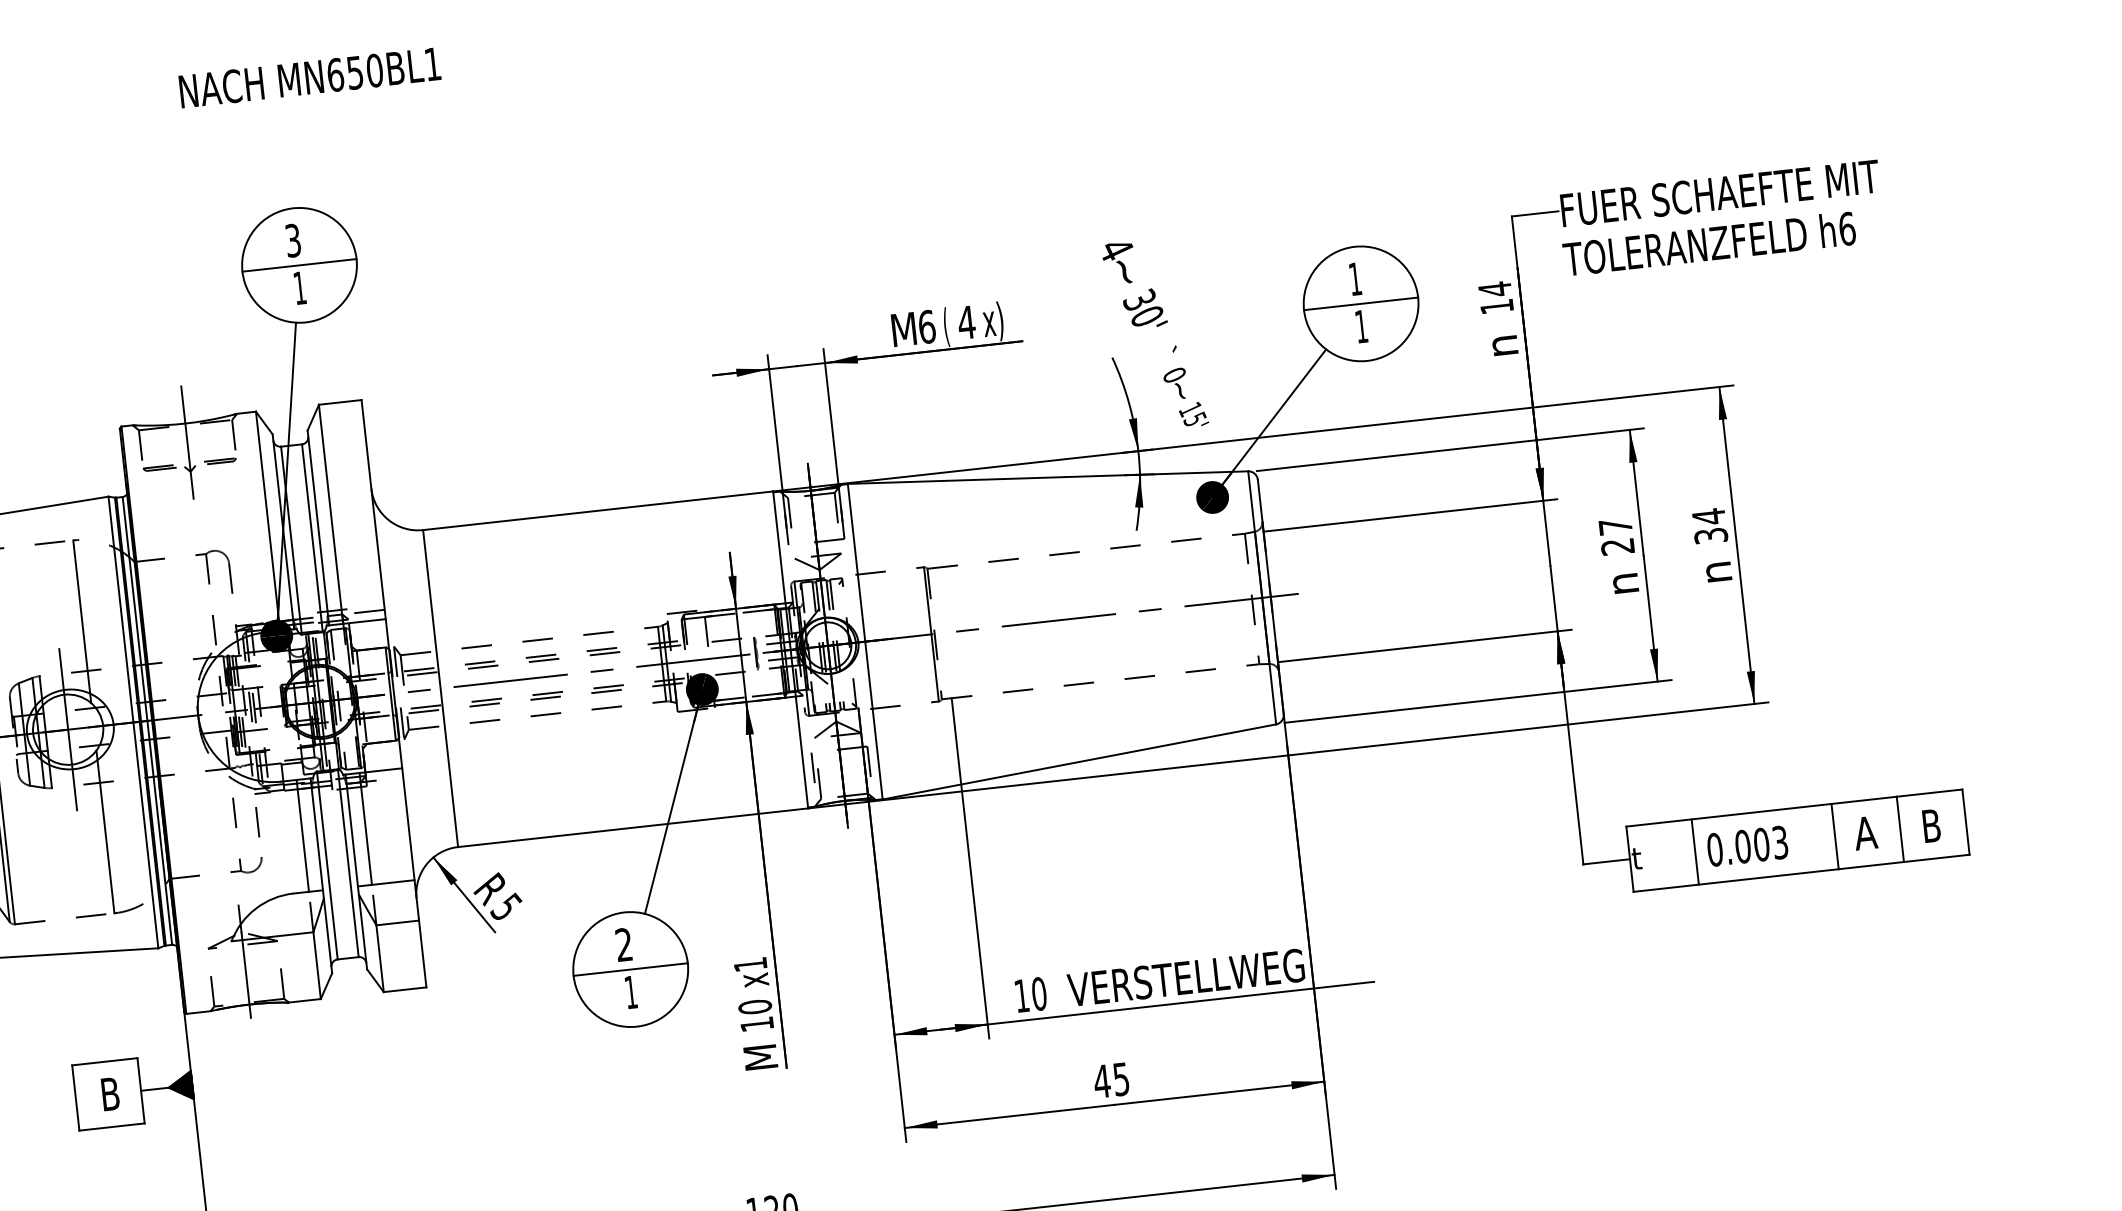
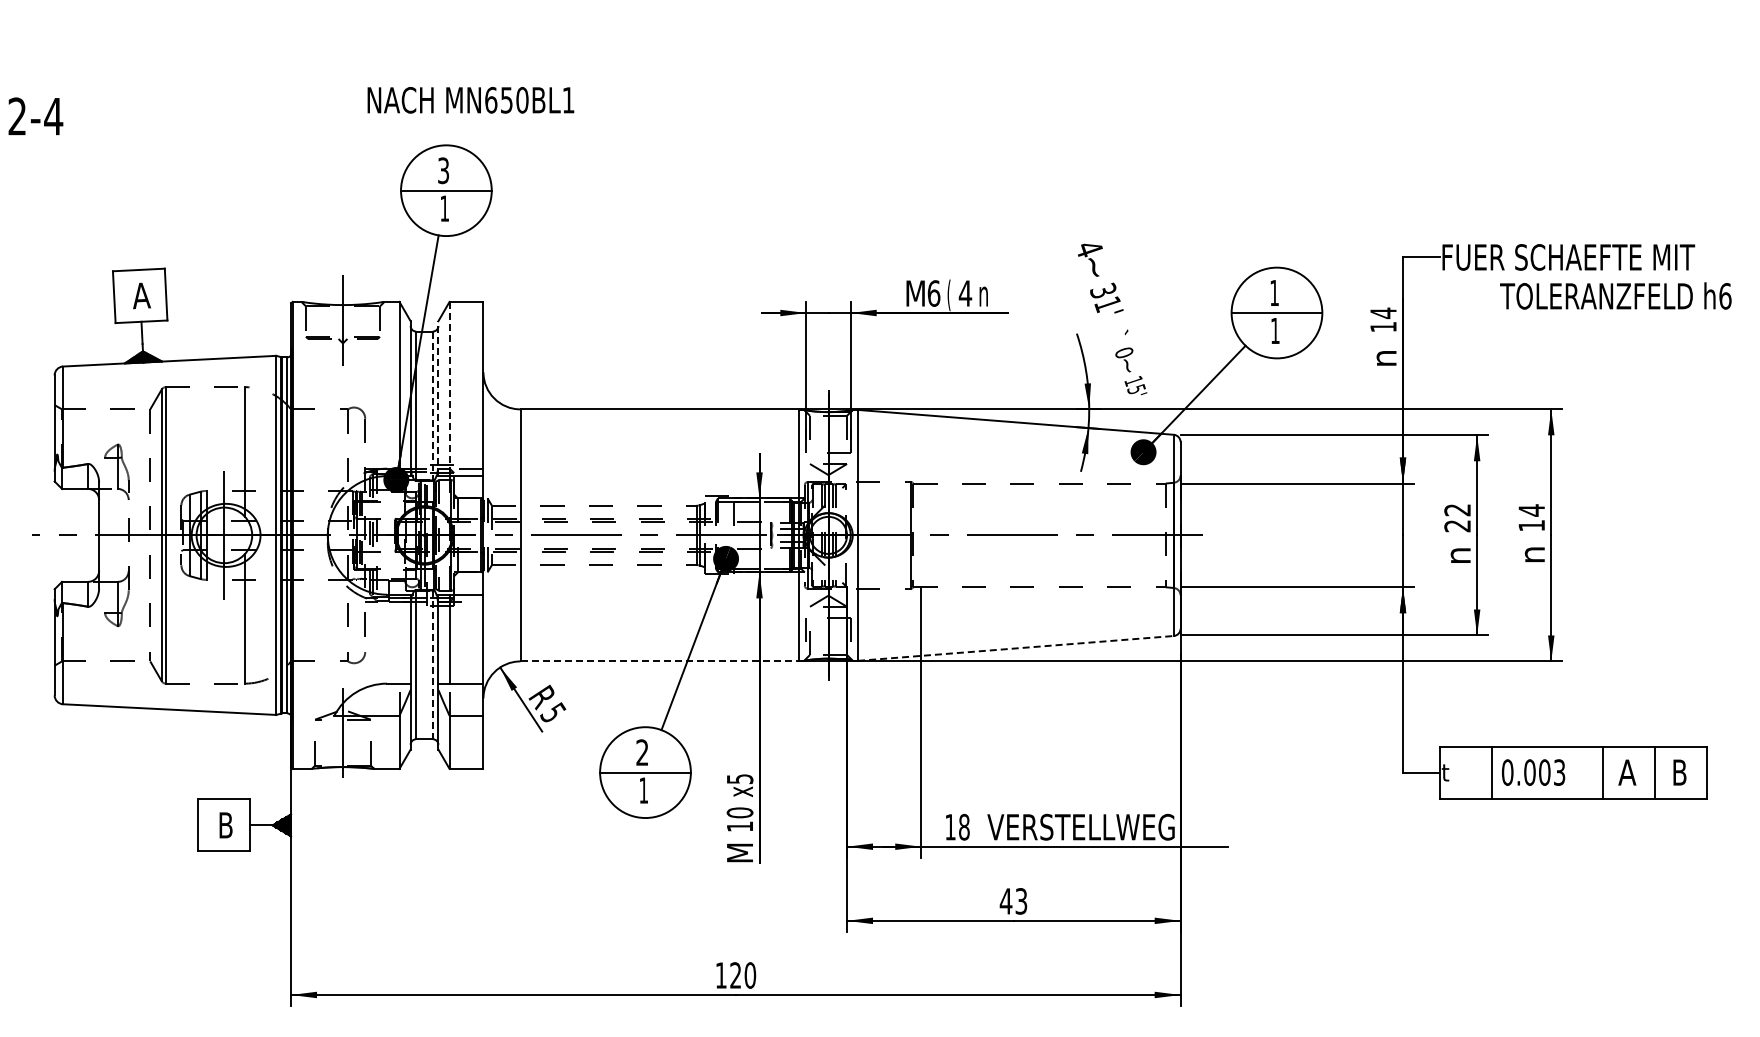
text: (309, 78) -> (470, 100), moved
text: (1708, 243) -> (1615, 295), moved
text: (1146, 316) -> (1107, 304), 30' -> 31'
text: (993, 322) -> (986, 295), x) -> n
line: (331, 514) -> (449, 389), solid -> dashed
line: (318, 527) -> (438, 398), solid -> dashed
text: (1615, 527) -> (1457, 510), 27 -> 22
text: (1710, 535) -> (1531, 525), 34 -> 14
line: (312, 538) -> (432, 406), solid -> dashed
line: (1080, 761) -> (1016, 648), solid -> dashed
line: (634, 827) -> (660, 661), solid -> dashed
line: (302, 835) -> (399, 638), removed
line: (347, 863) -> (432, 664), solid -> dashed
text: (751, 965) -> (740, 779), x1 -> x5
text: (1039, 994) -> (964, 827), 10 -> 18
text: (1121, 1078) -> (1021, 900), 45 -> 43

